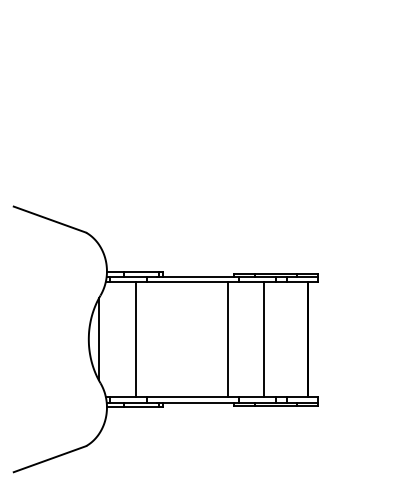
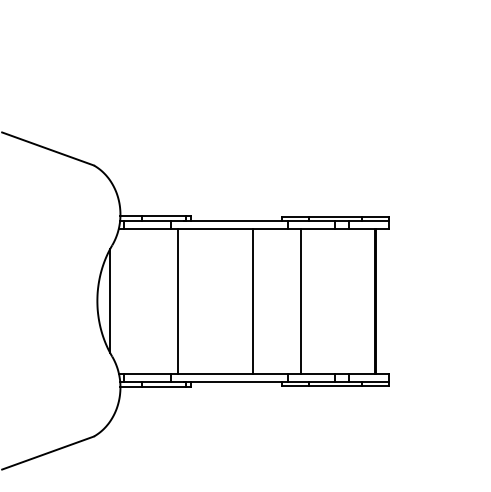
line: (135, 339) -> (178, 301), moved
line: (227, 339) -> (253, 301), moved
line: (264, 339) -> (301, 301), moved

